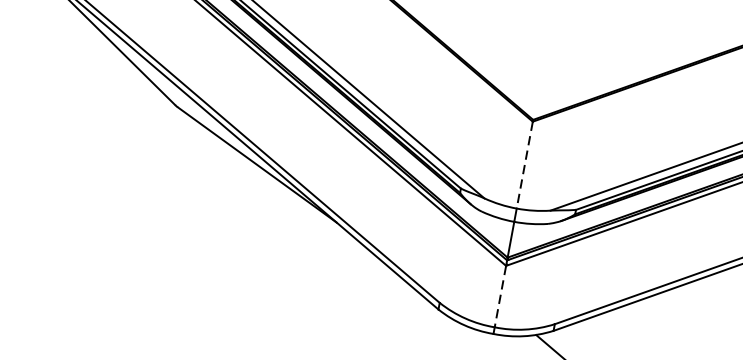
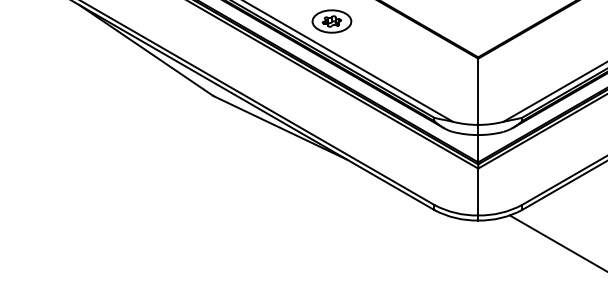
part: (349, 37) -> (331, 21), added
line: (524, 166) -> (478, 92), dashed -> solid
line: (500, 297) -> (478, 192), dashed -> solid

